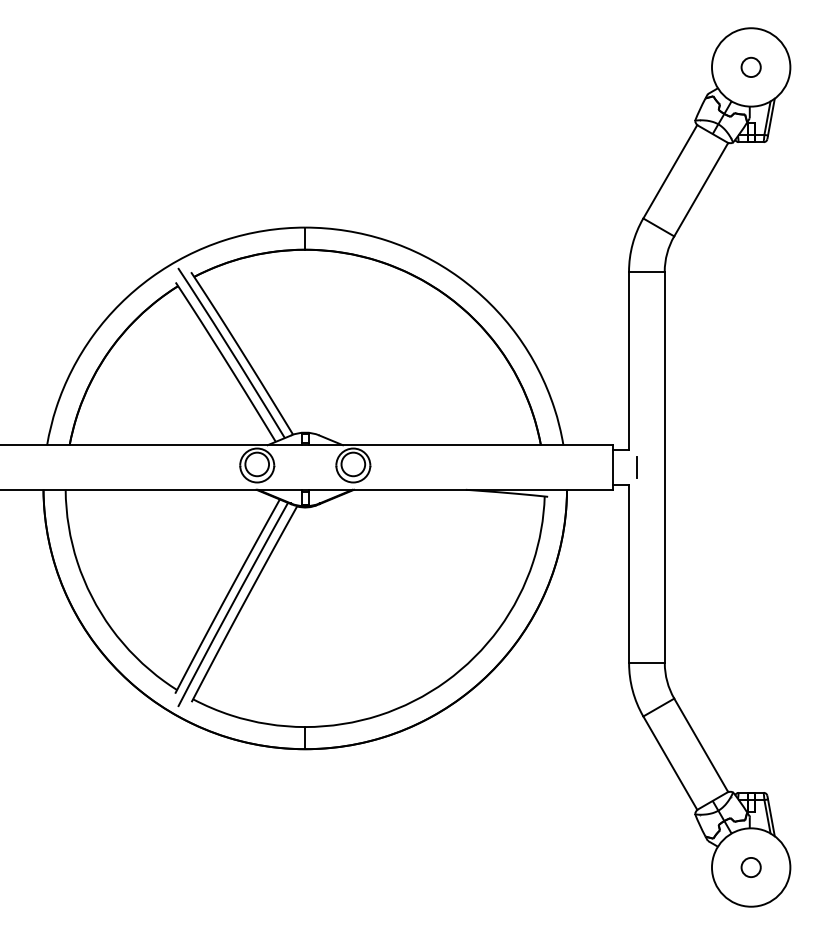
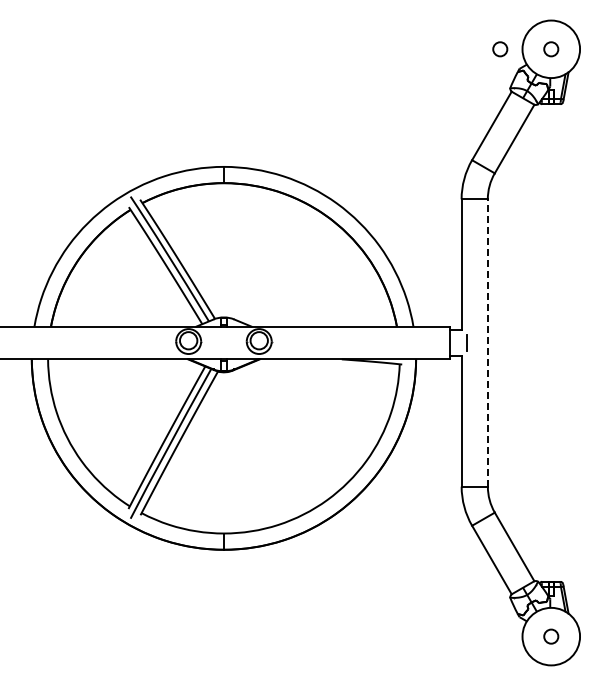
circle: (682, 67) -> (500, 49), added
line: (664, 468) -> (487, 343), solid -> dashed

